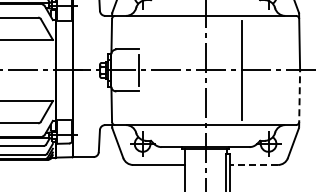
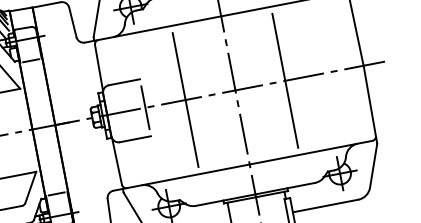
line: (168, 70) -> (185, 100), added
line: (299, 98) -> (370, 103), dashed -> solid
line: (253, 164) -> (324, 205), dashed -> solid

